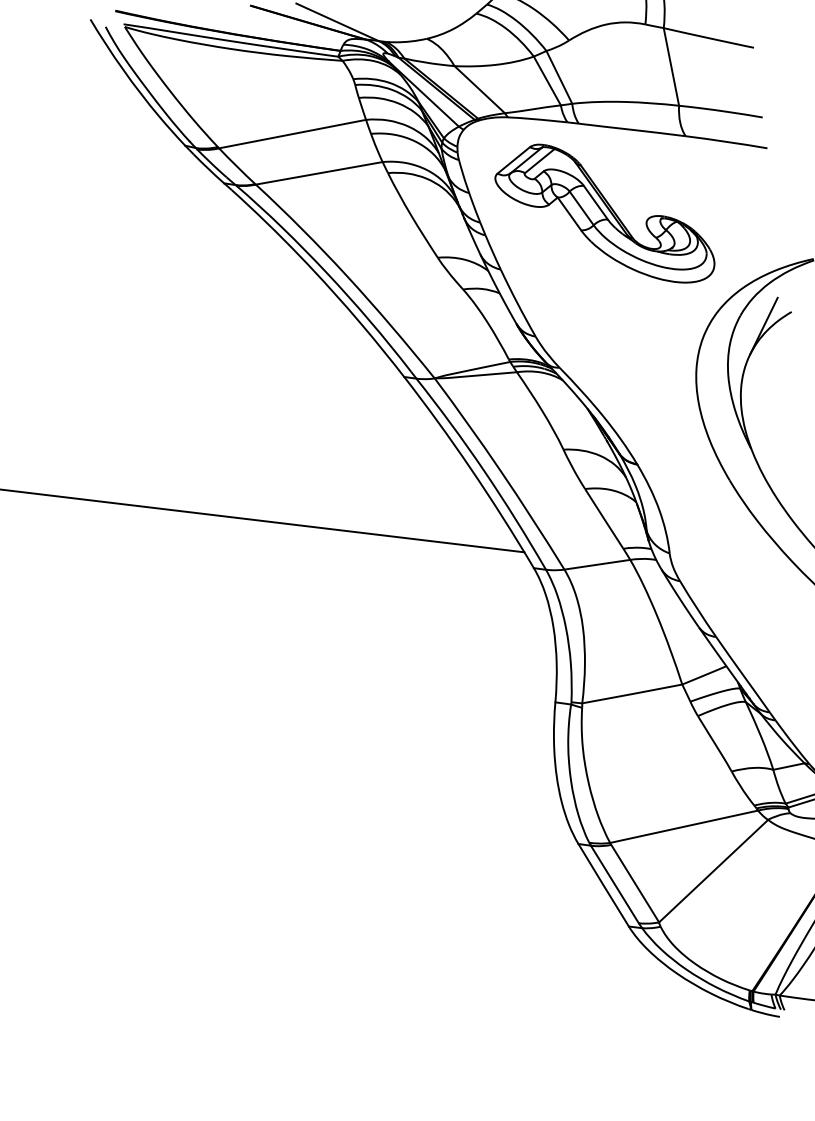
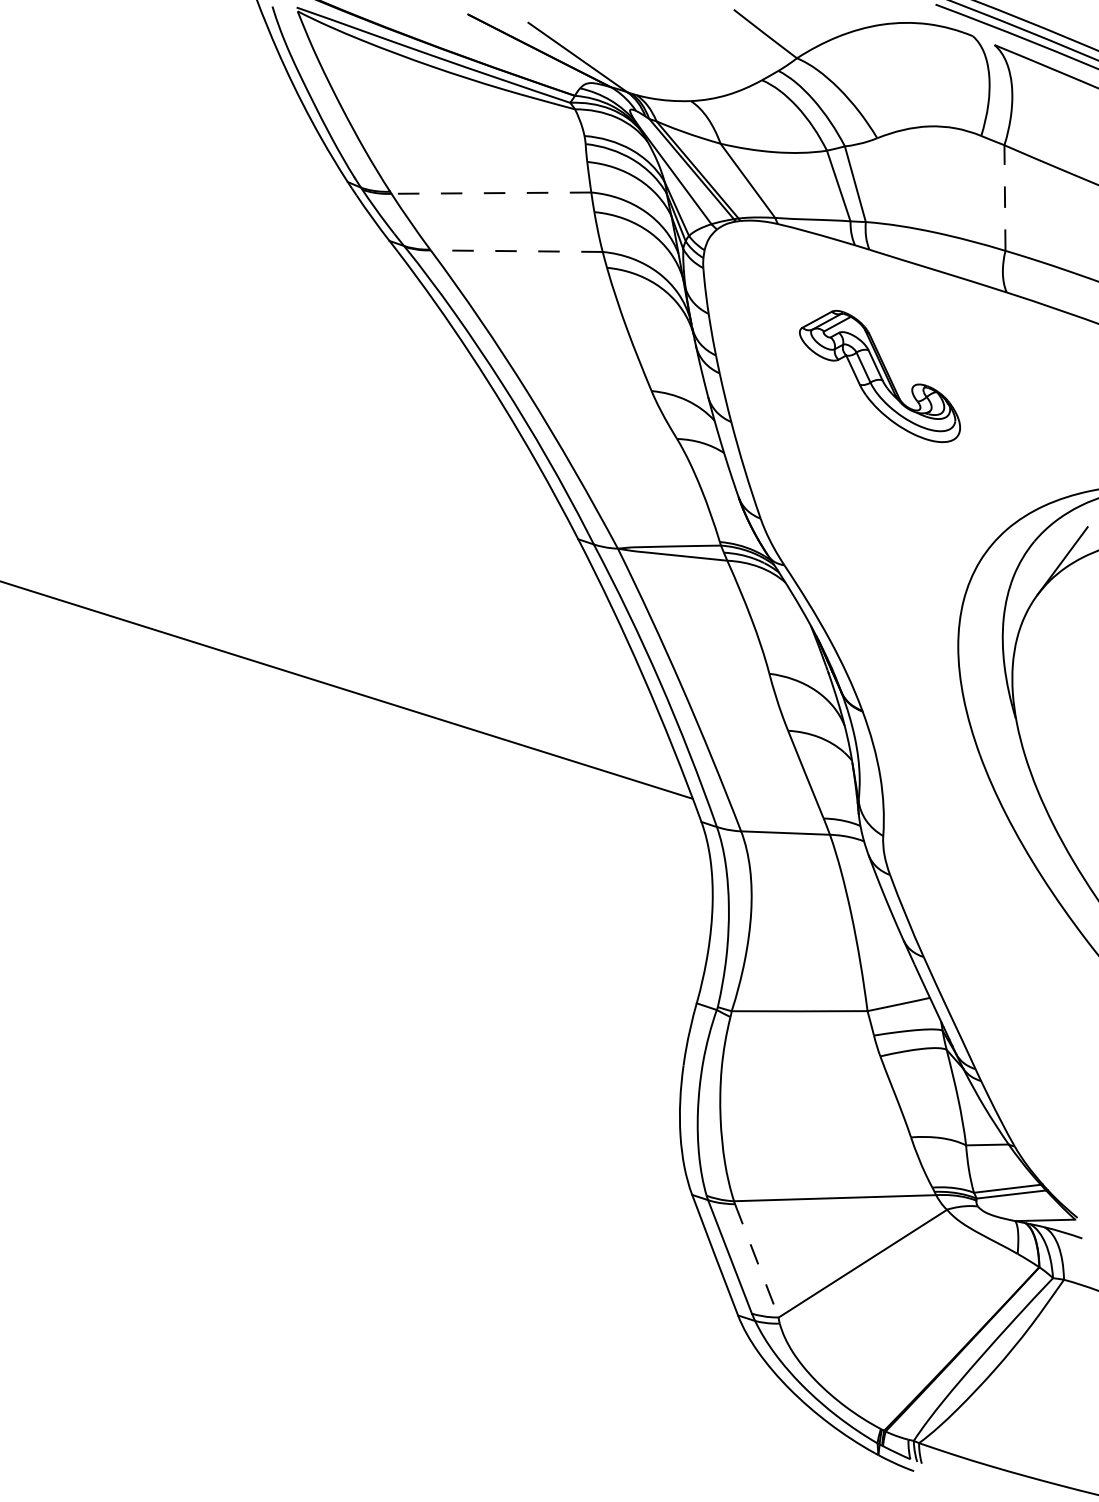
line: (671, 67) -> (1004, 198), solid -> dashed
line: (292, 134) -> (491, 193), solid -> dashed
line: (319, 173) -> (516, 251), solid -> dashed
part: (603, 215) -> (879, 376), size x0.6
line: (634, 883) -> (756, 1260), solid -> dashed

